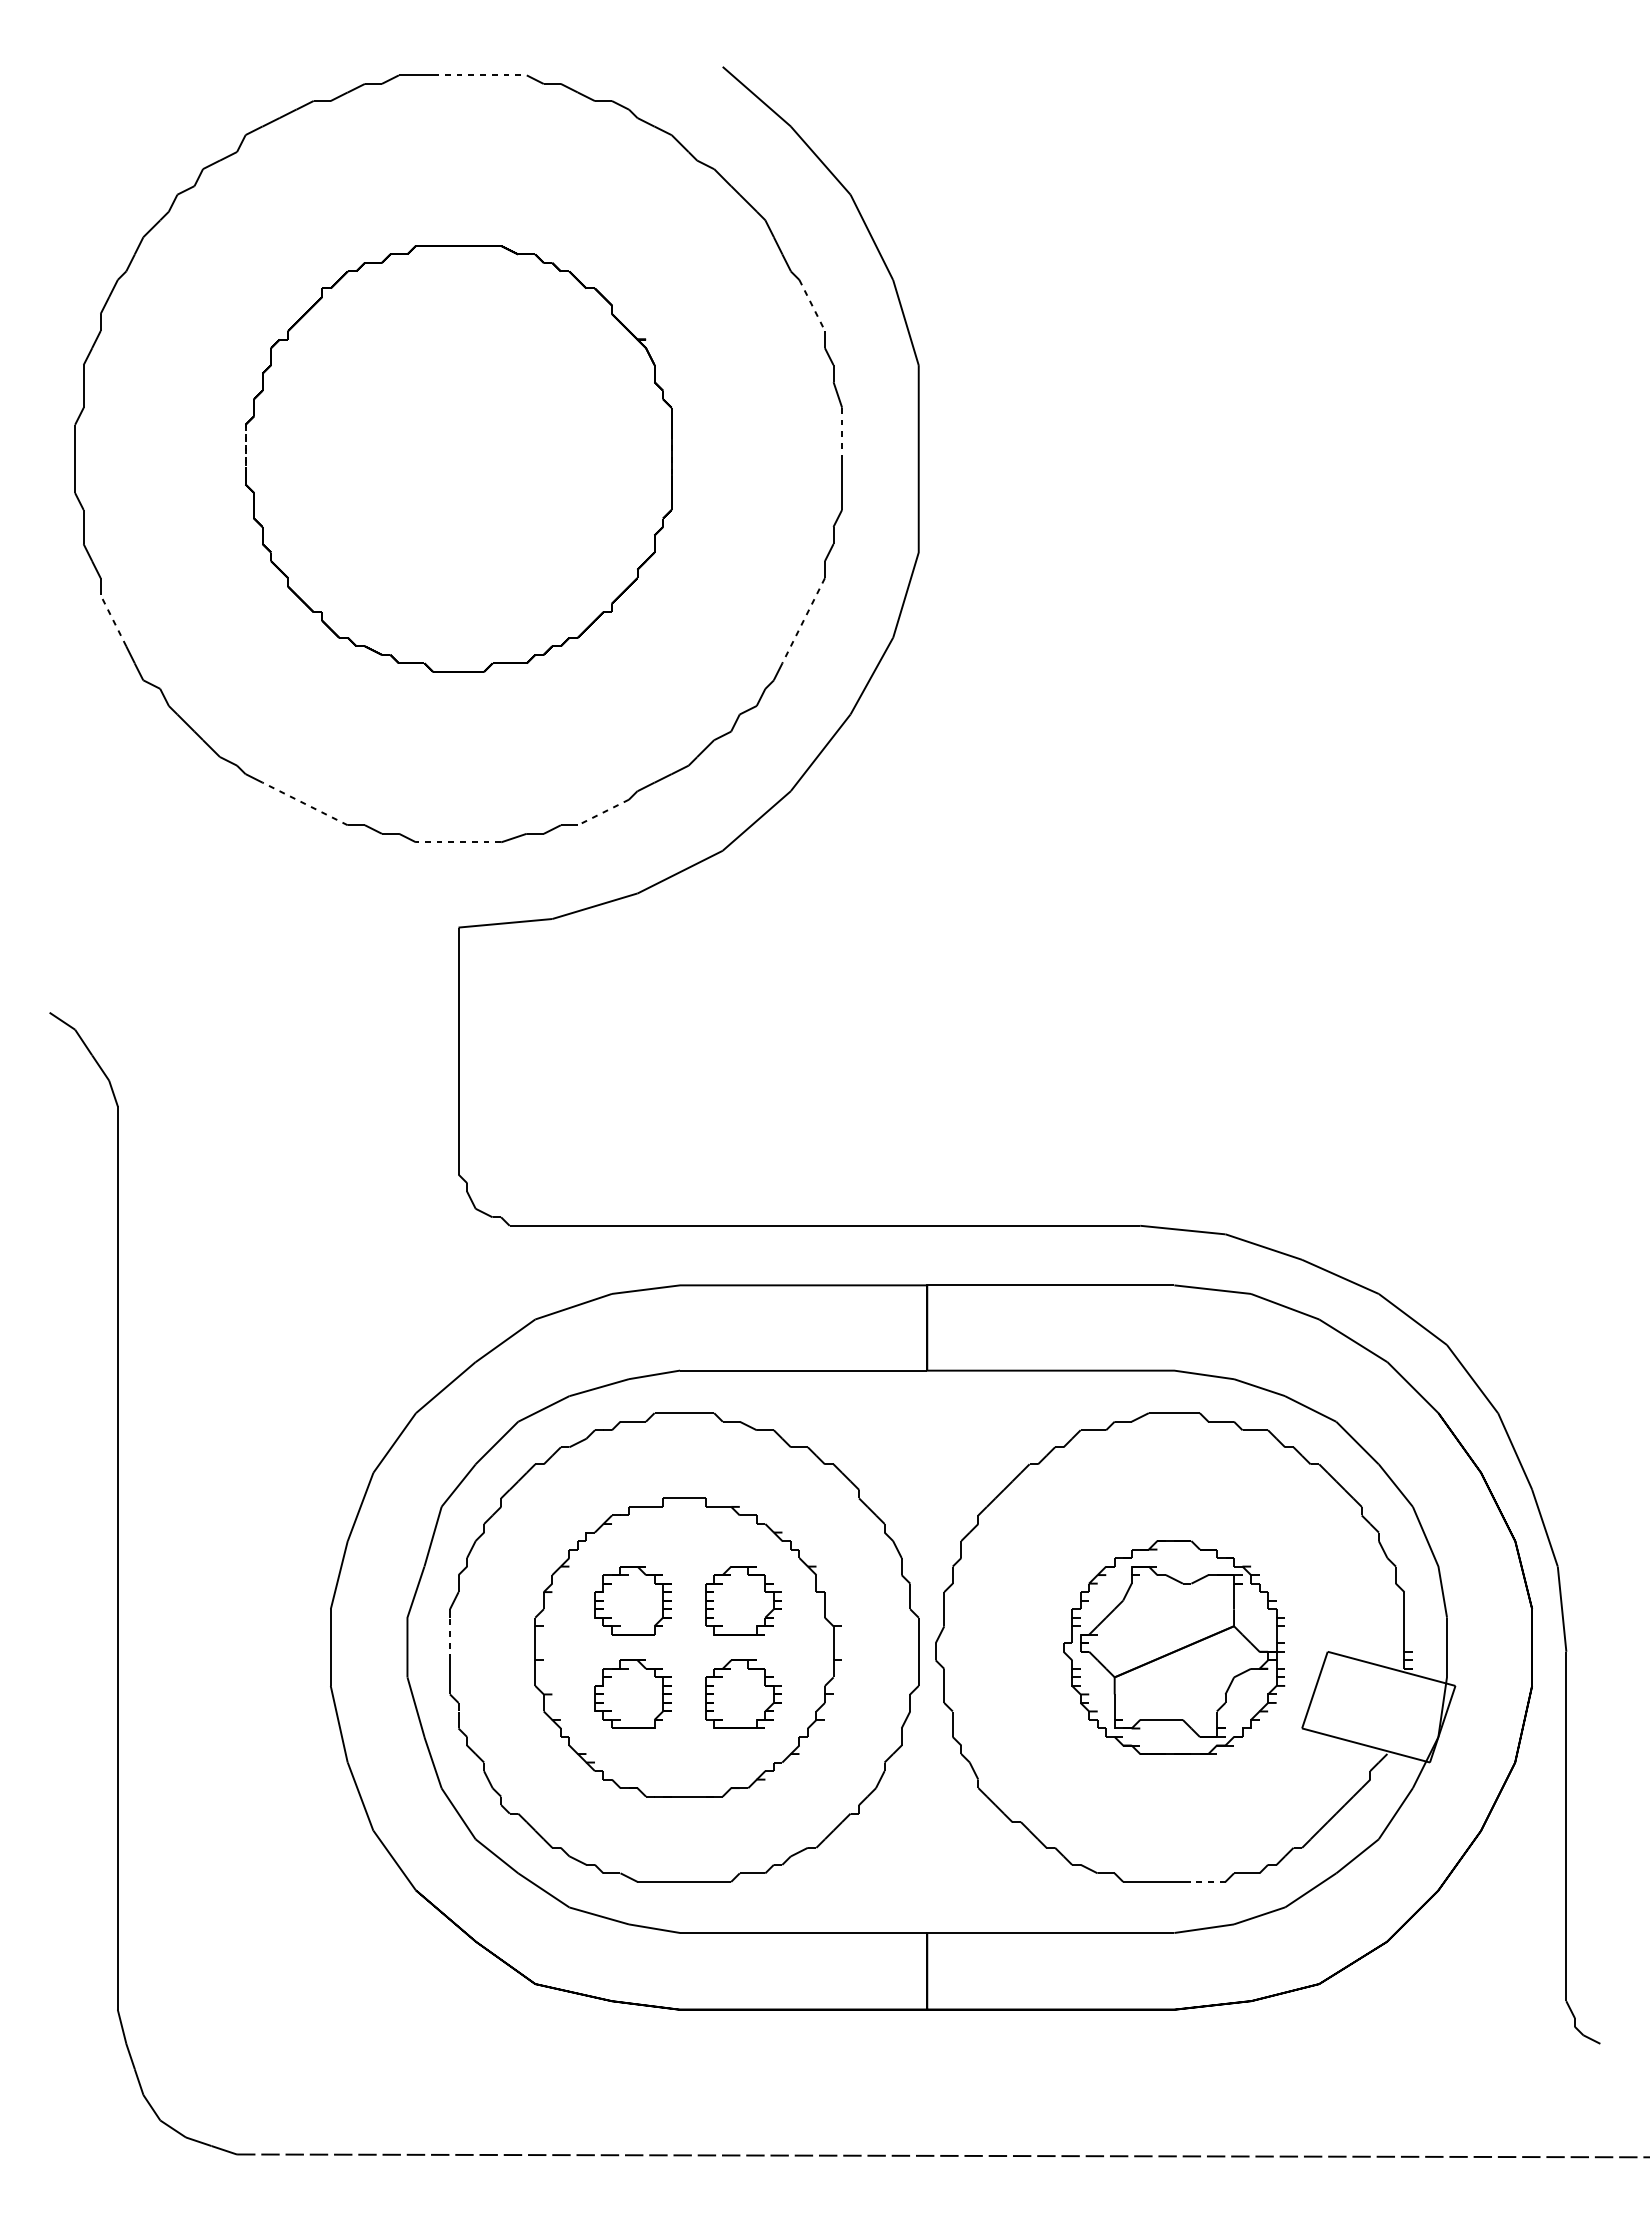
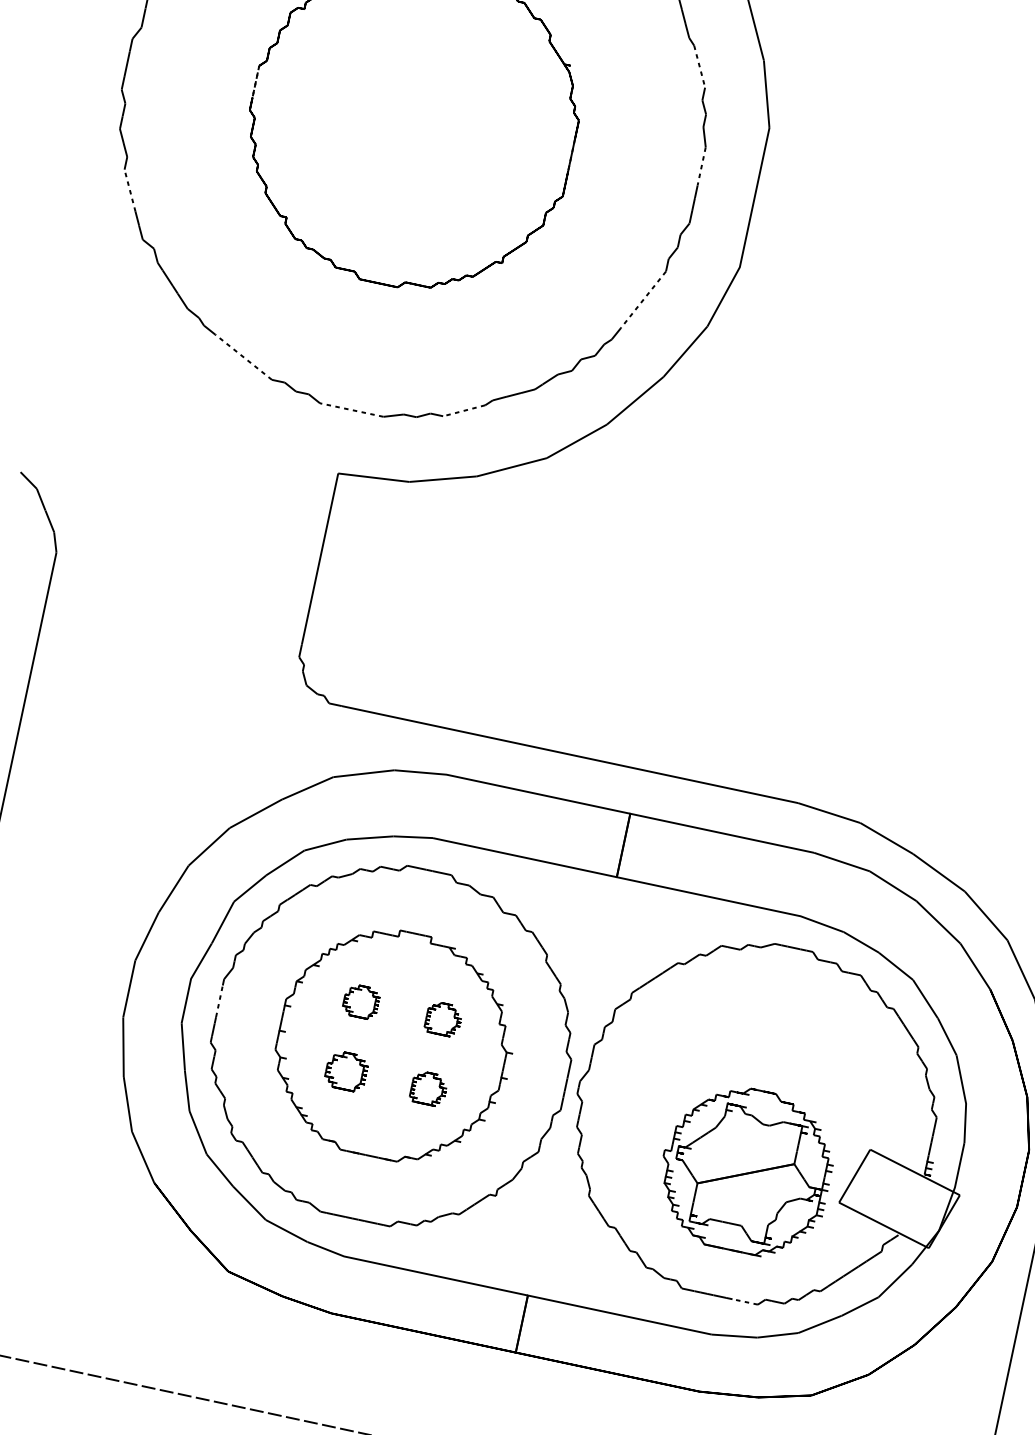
part: (632, 1600) -> (361, 1001), size x0.6
part: (743, 1600) -> (443, 1019), size x0.6
part: (1174, 1647) -> (746, 1170), moved
part: (632, 1693) -> (346, 1070), size x0.7
part: (743, 1693) -> (429, 1088), size x0.6

